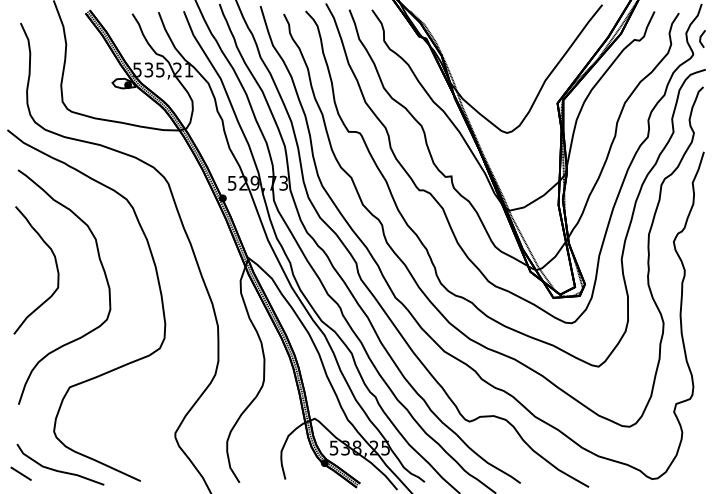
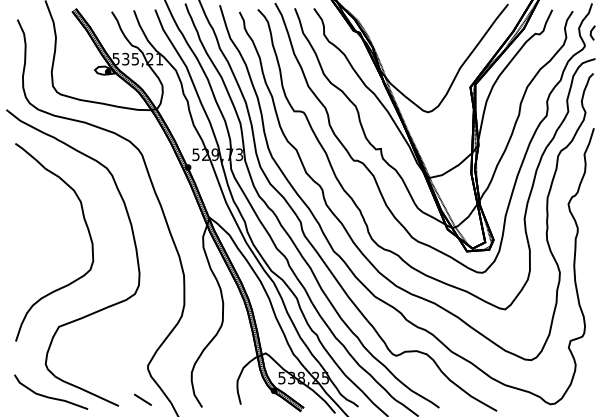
curve: (56, 269) -> (47, 227), removed
line: (20, 473) -> (142, 399), moved

